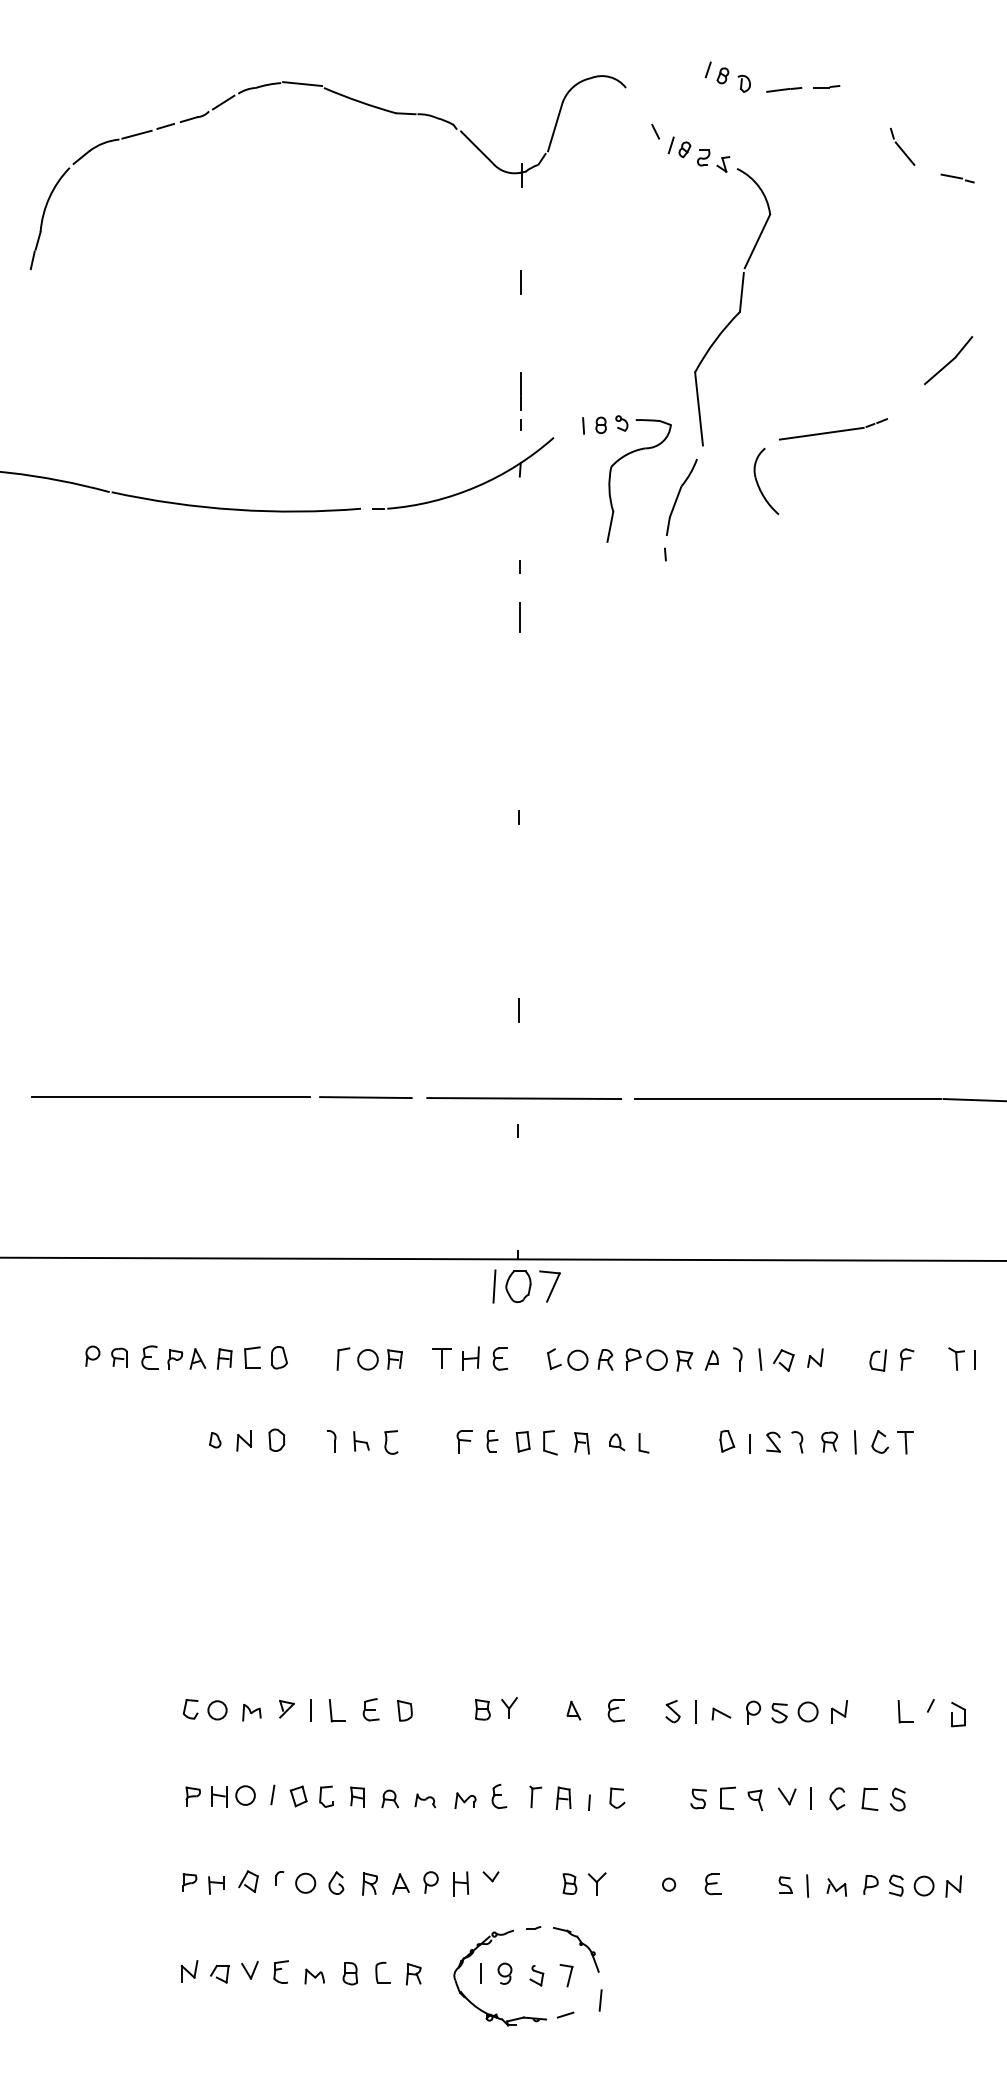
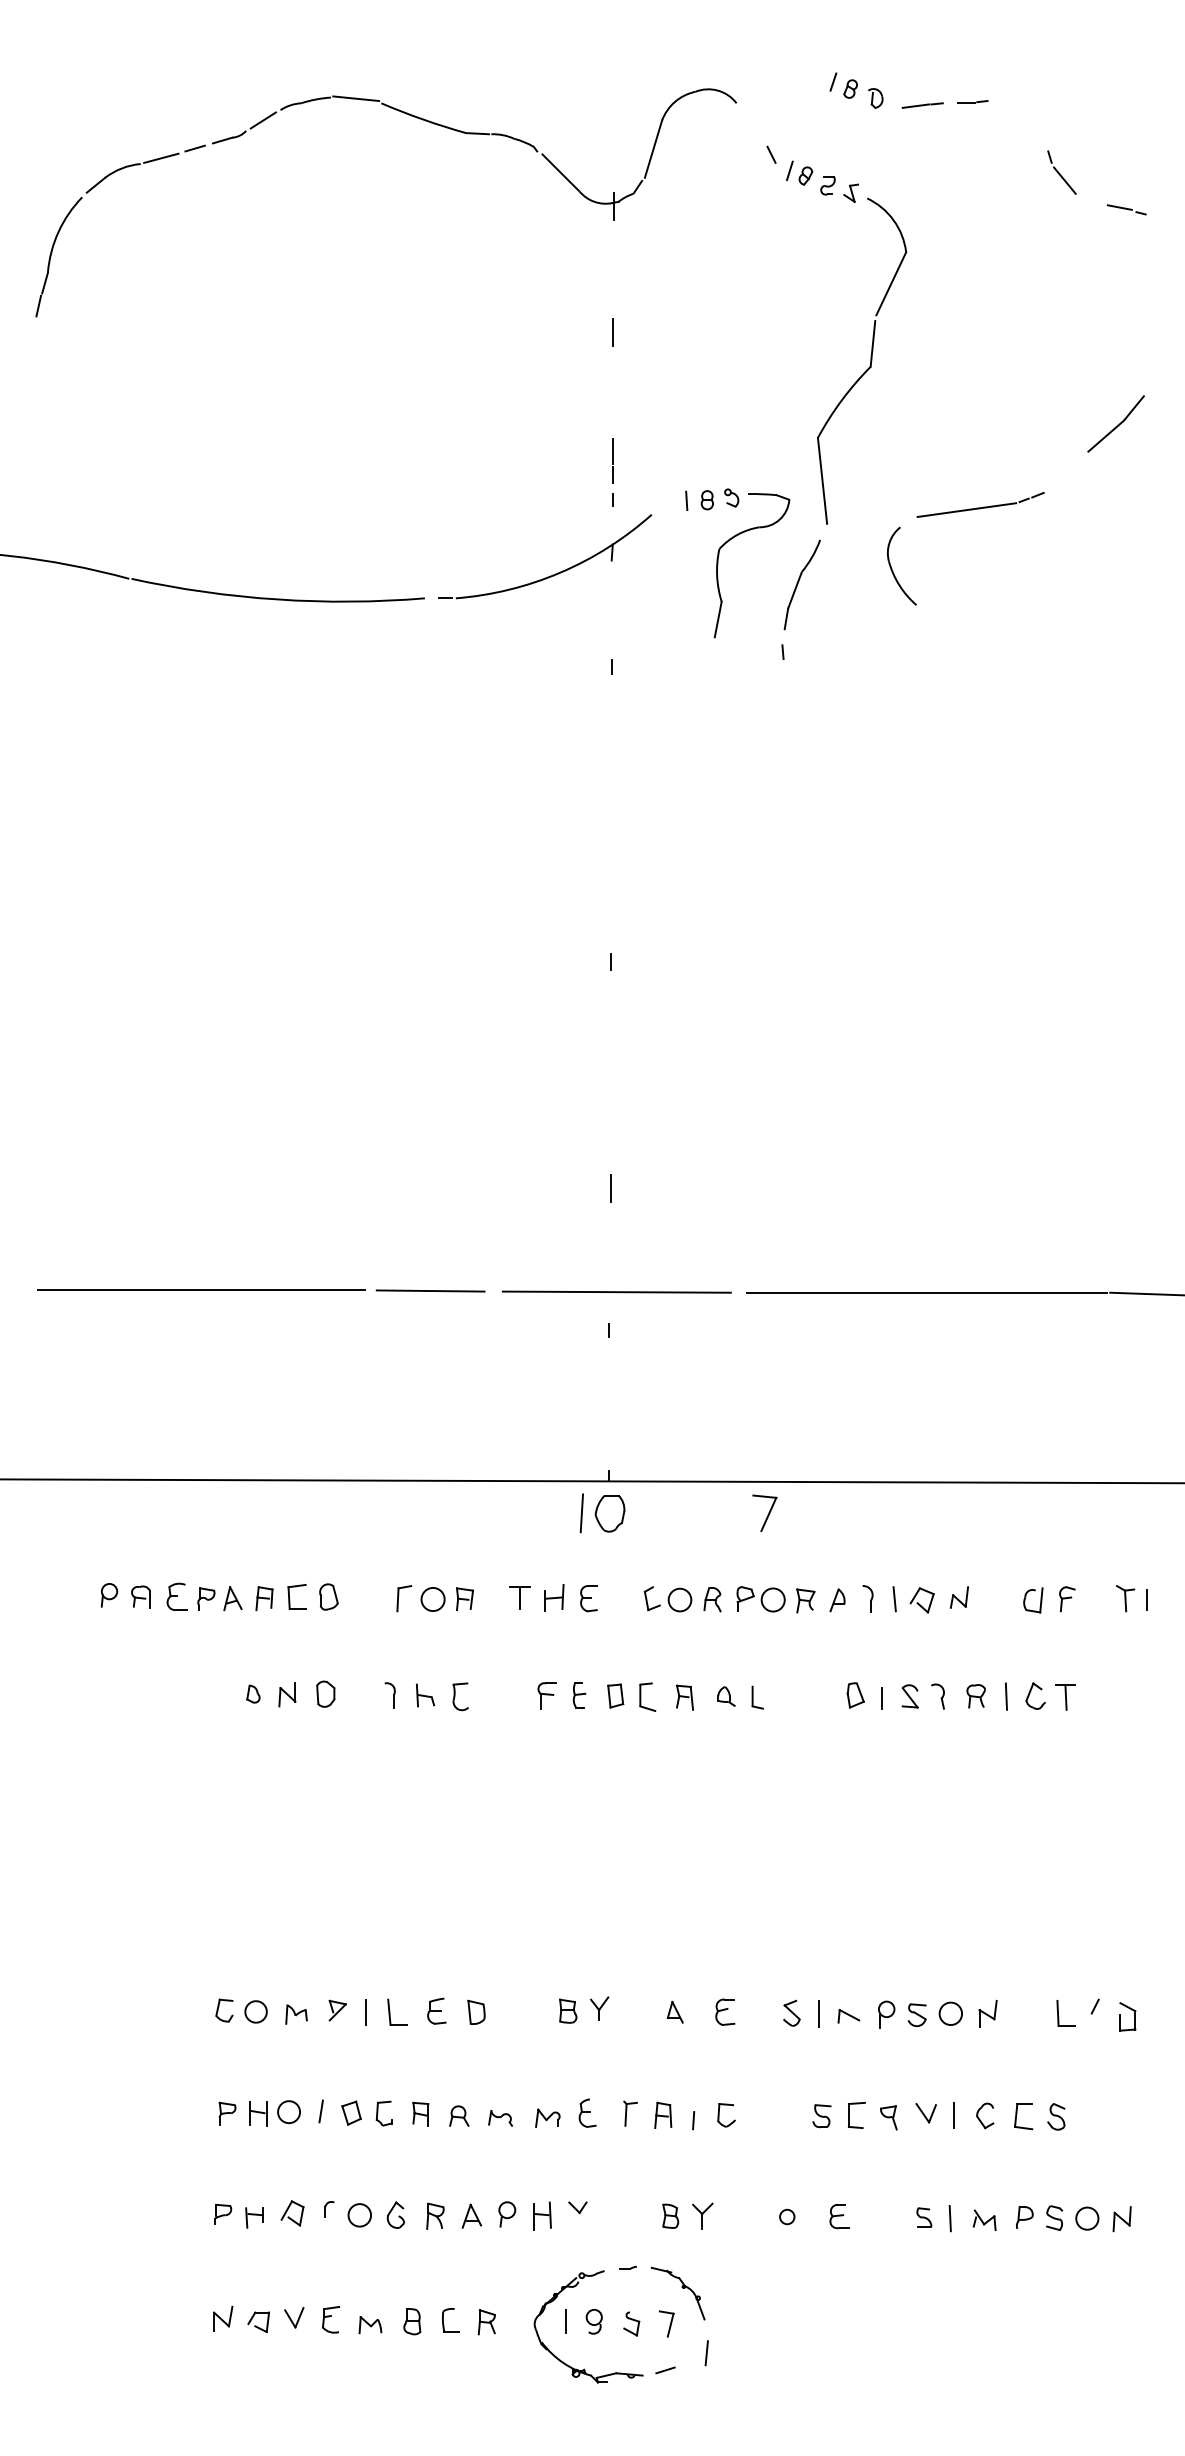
line: (519, 617) -> (611, 726), removed
part: (549, 1286) -> (764, 1513), moved

